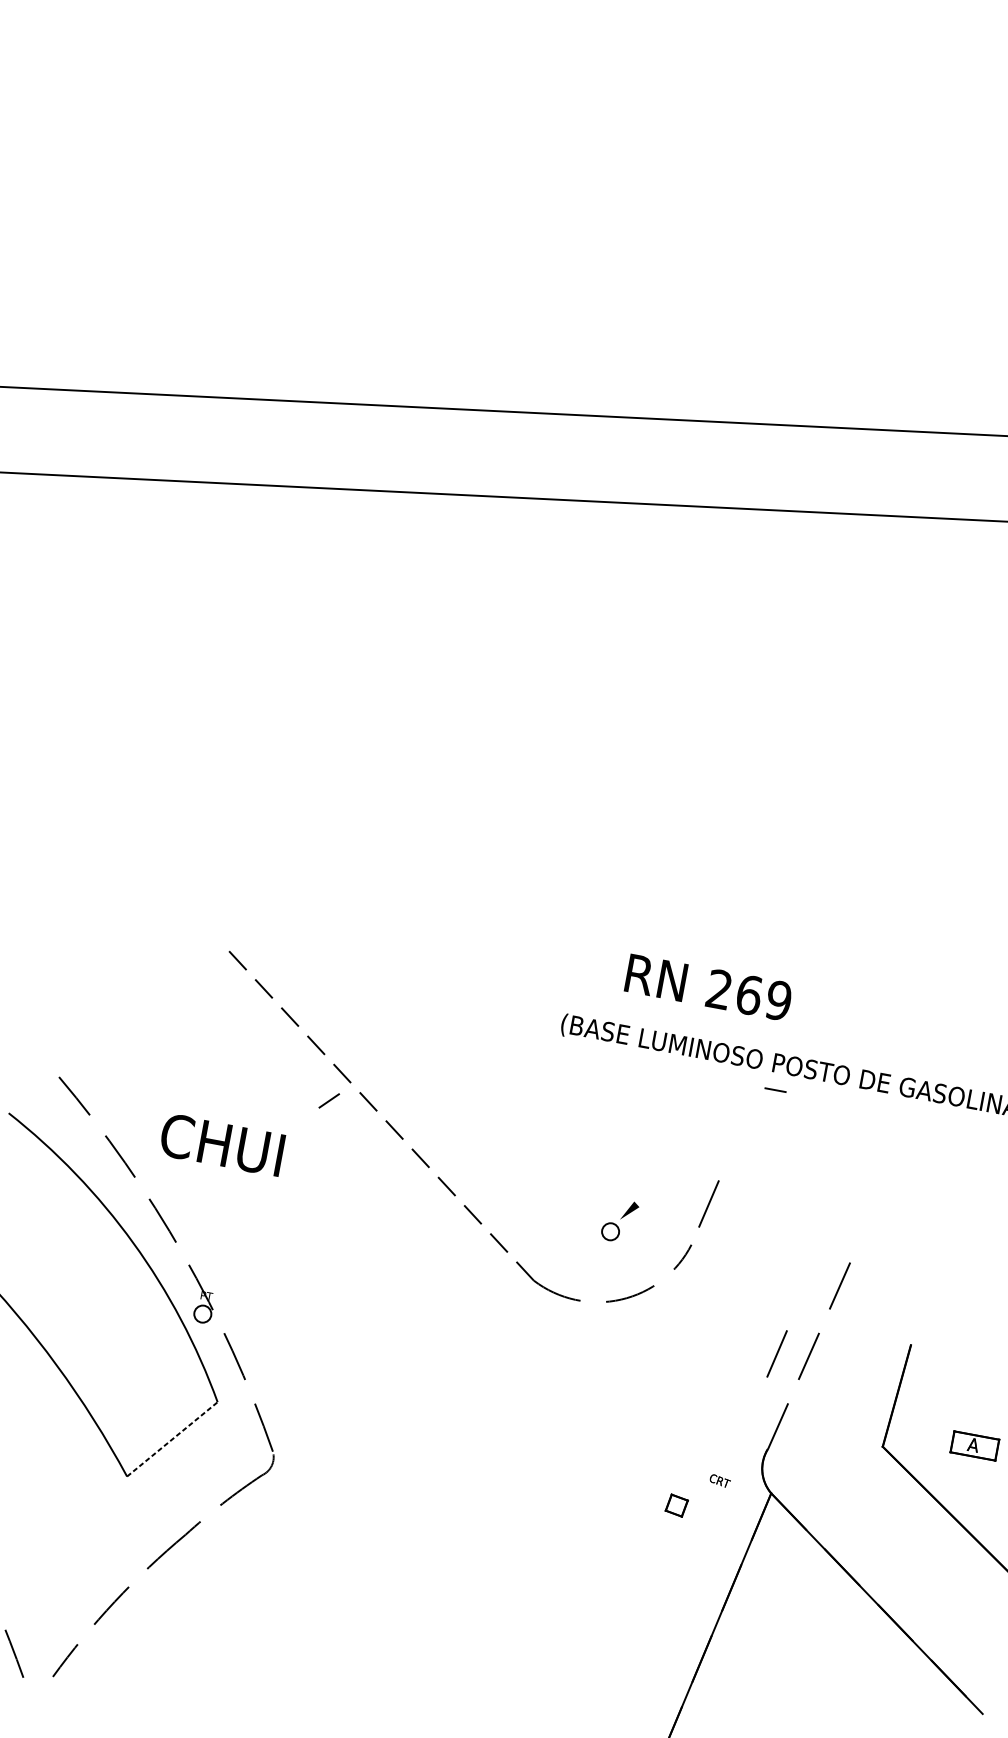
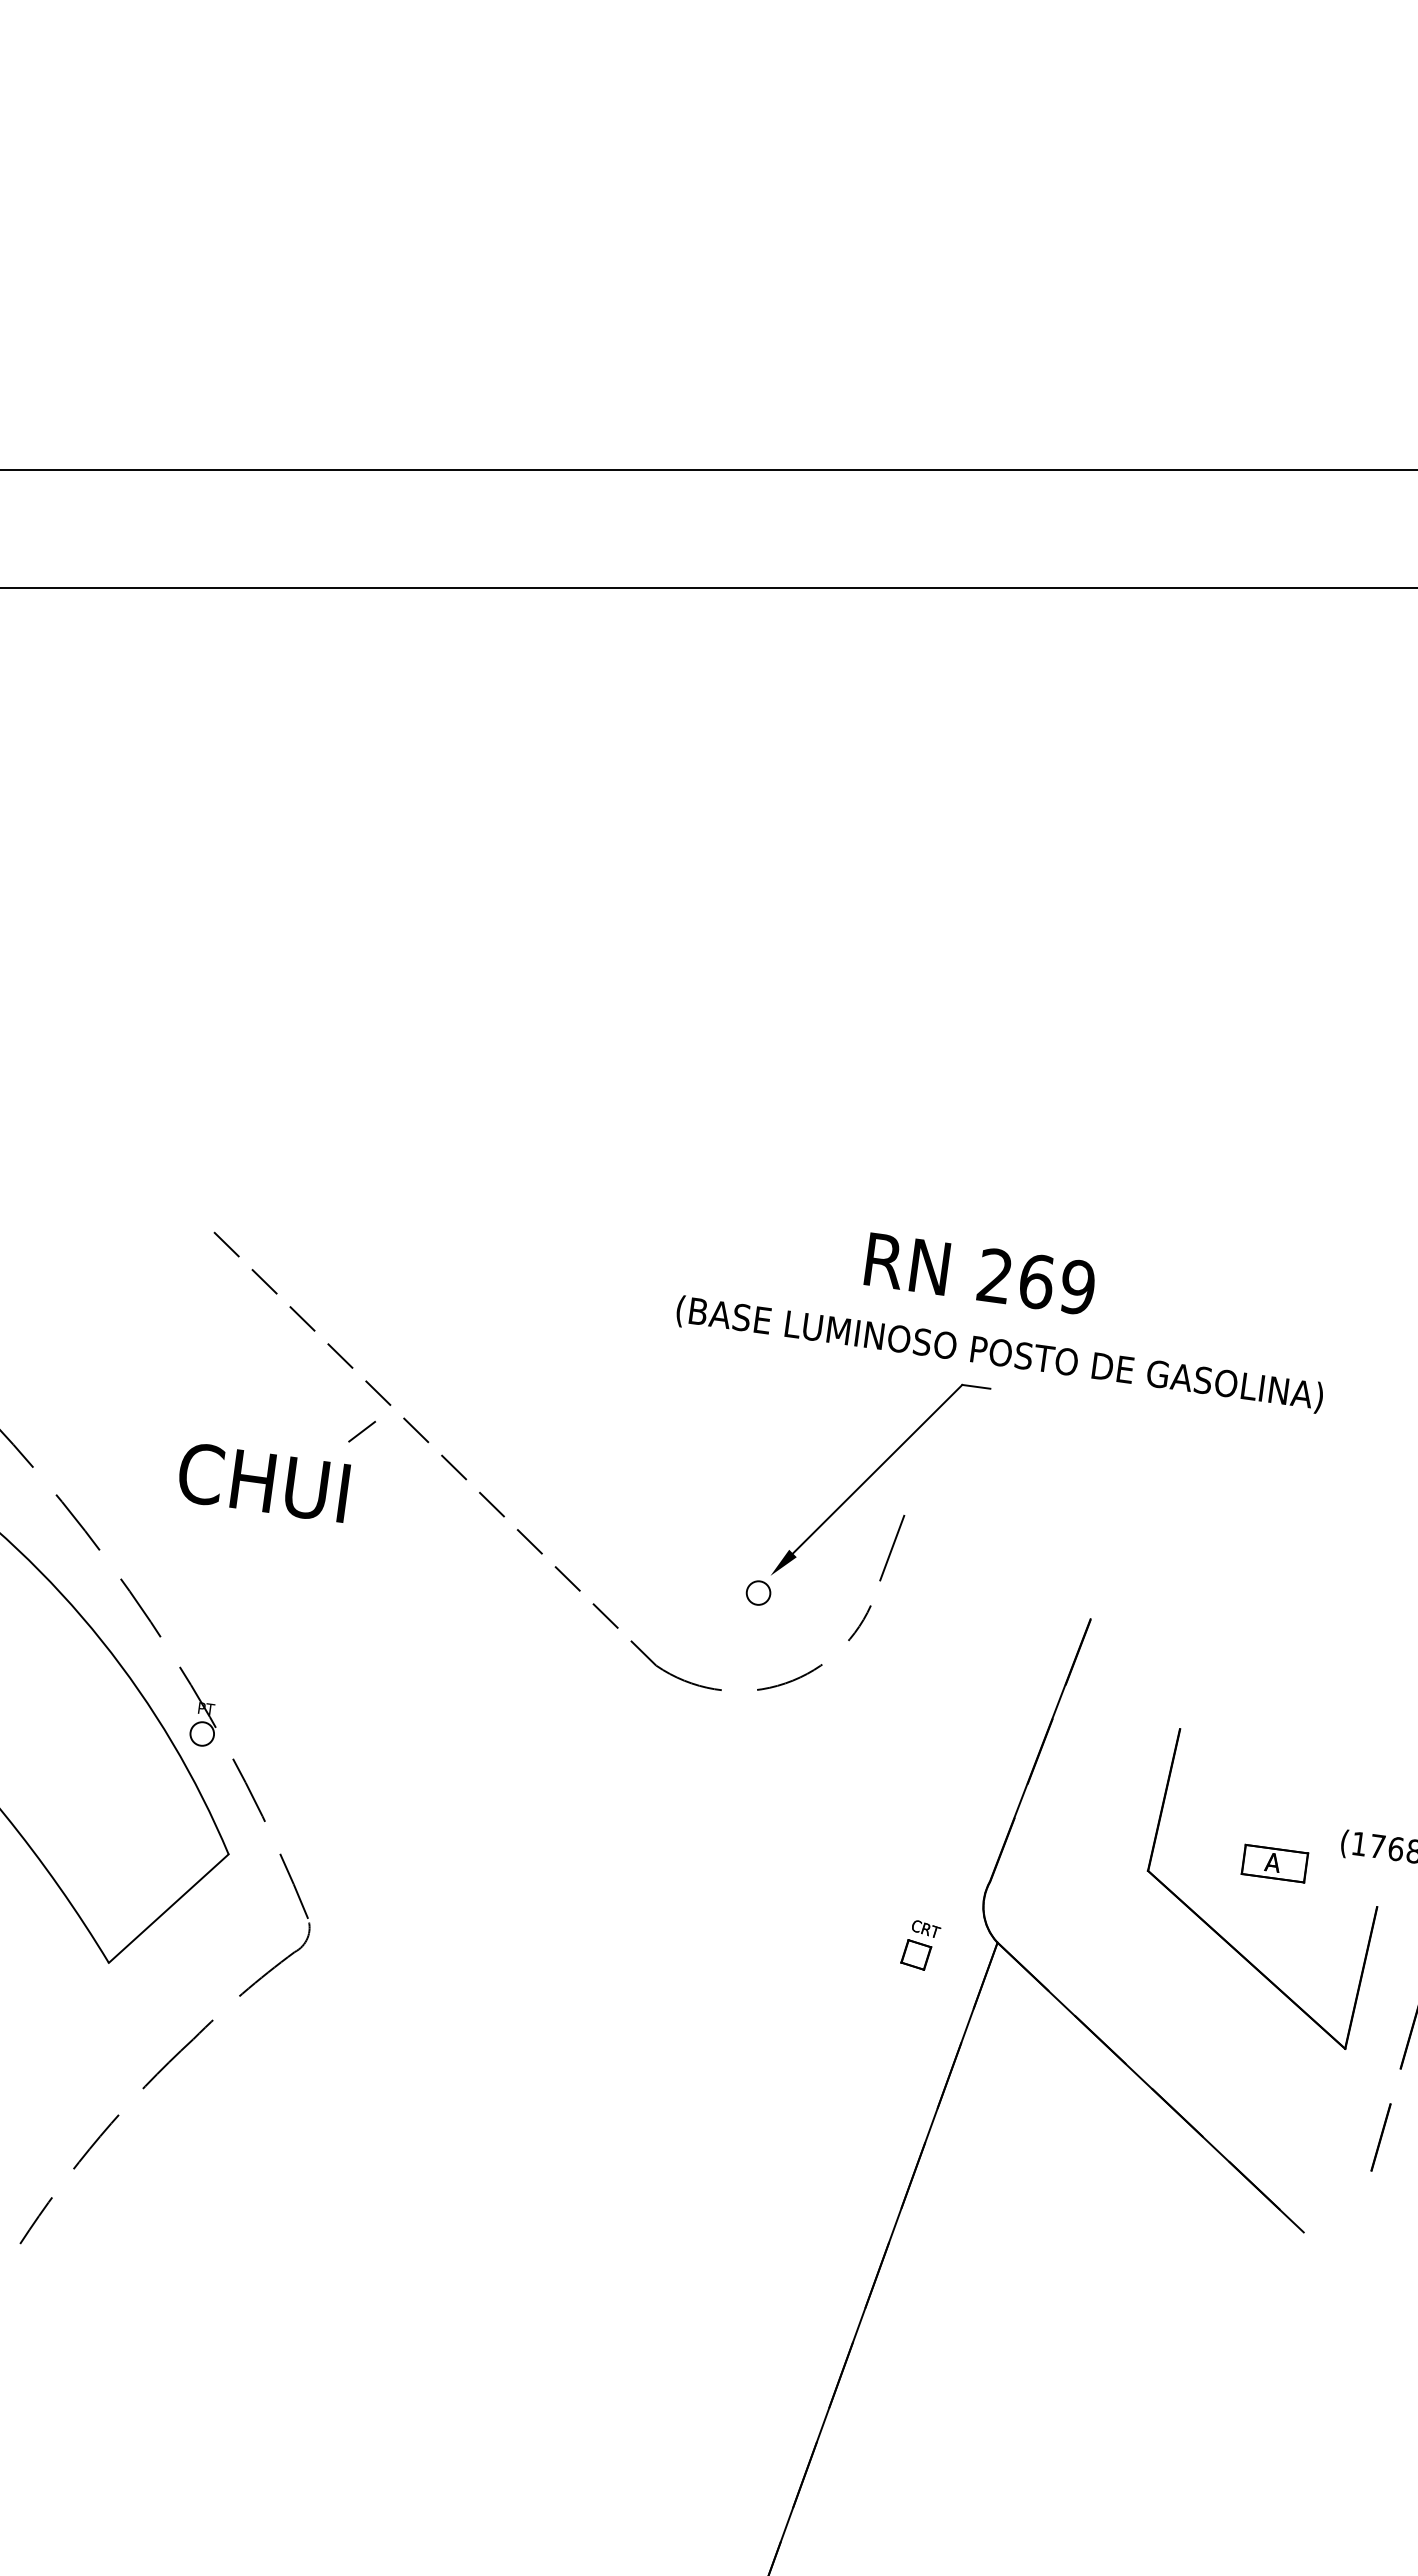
text: (707, 987) -> (978, 1273), moved
text: (223, 1145) -> (265, 1483), moved
line: (701, 1145) -> (877, 1468), added
line: (777, 1353) -> (996, 1749), removed
line: (808, 1355) -> (1039, 1750), added
line: (172, 1439) -> (168, 1908), dashed -> solid
part: (677, 1505) -> (916, 1954), moved

